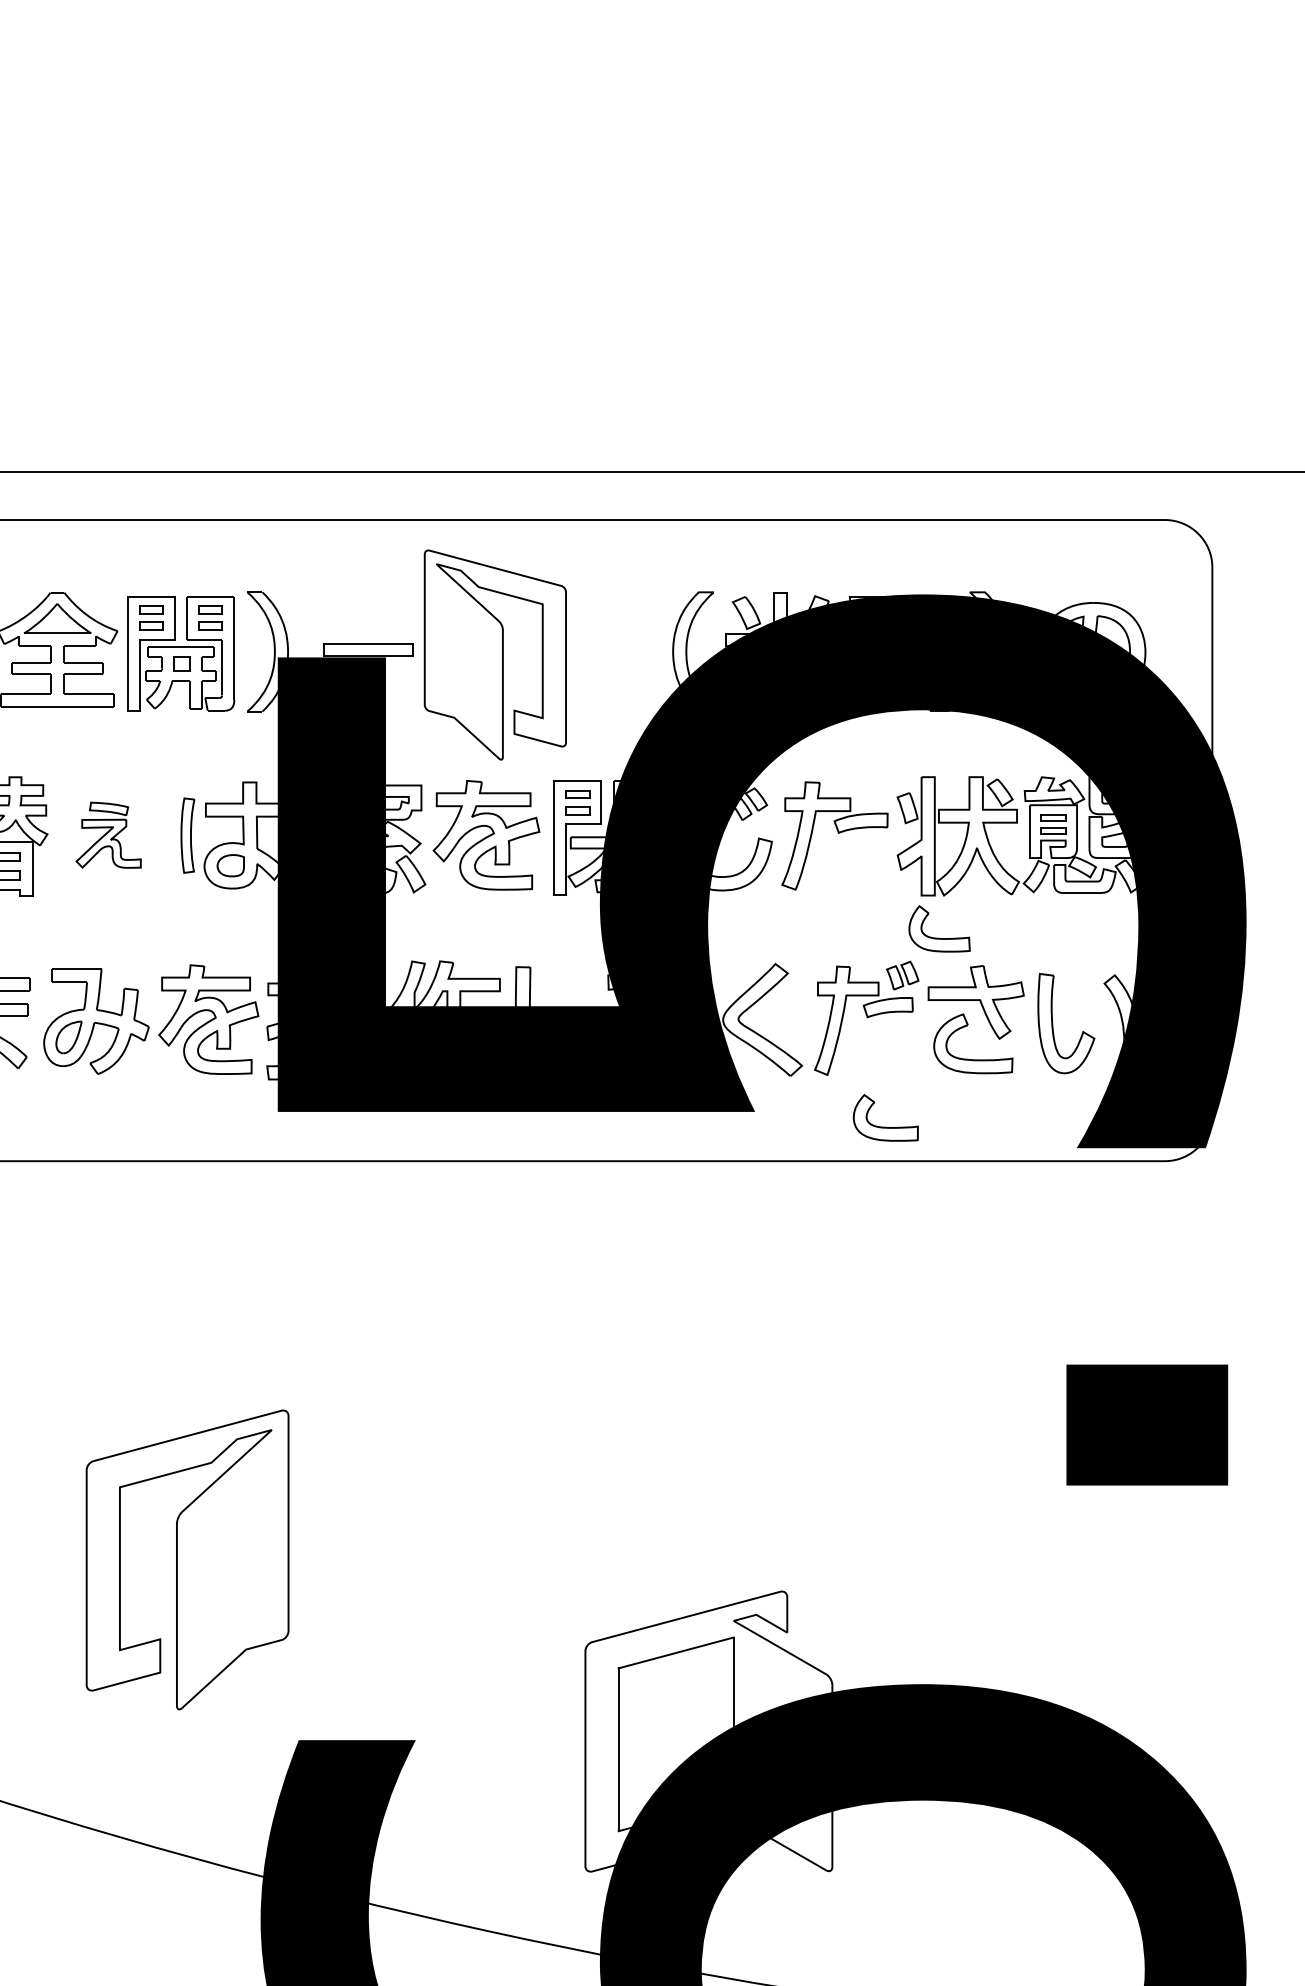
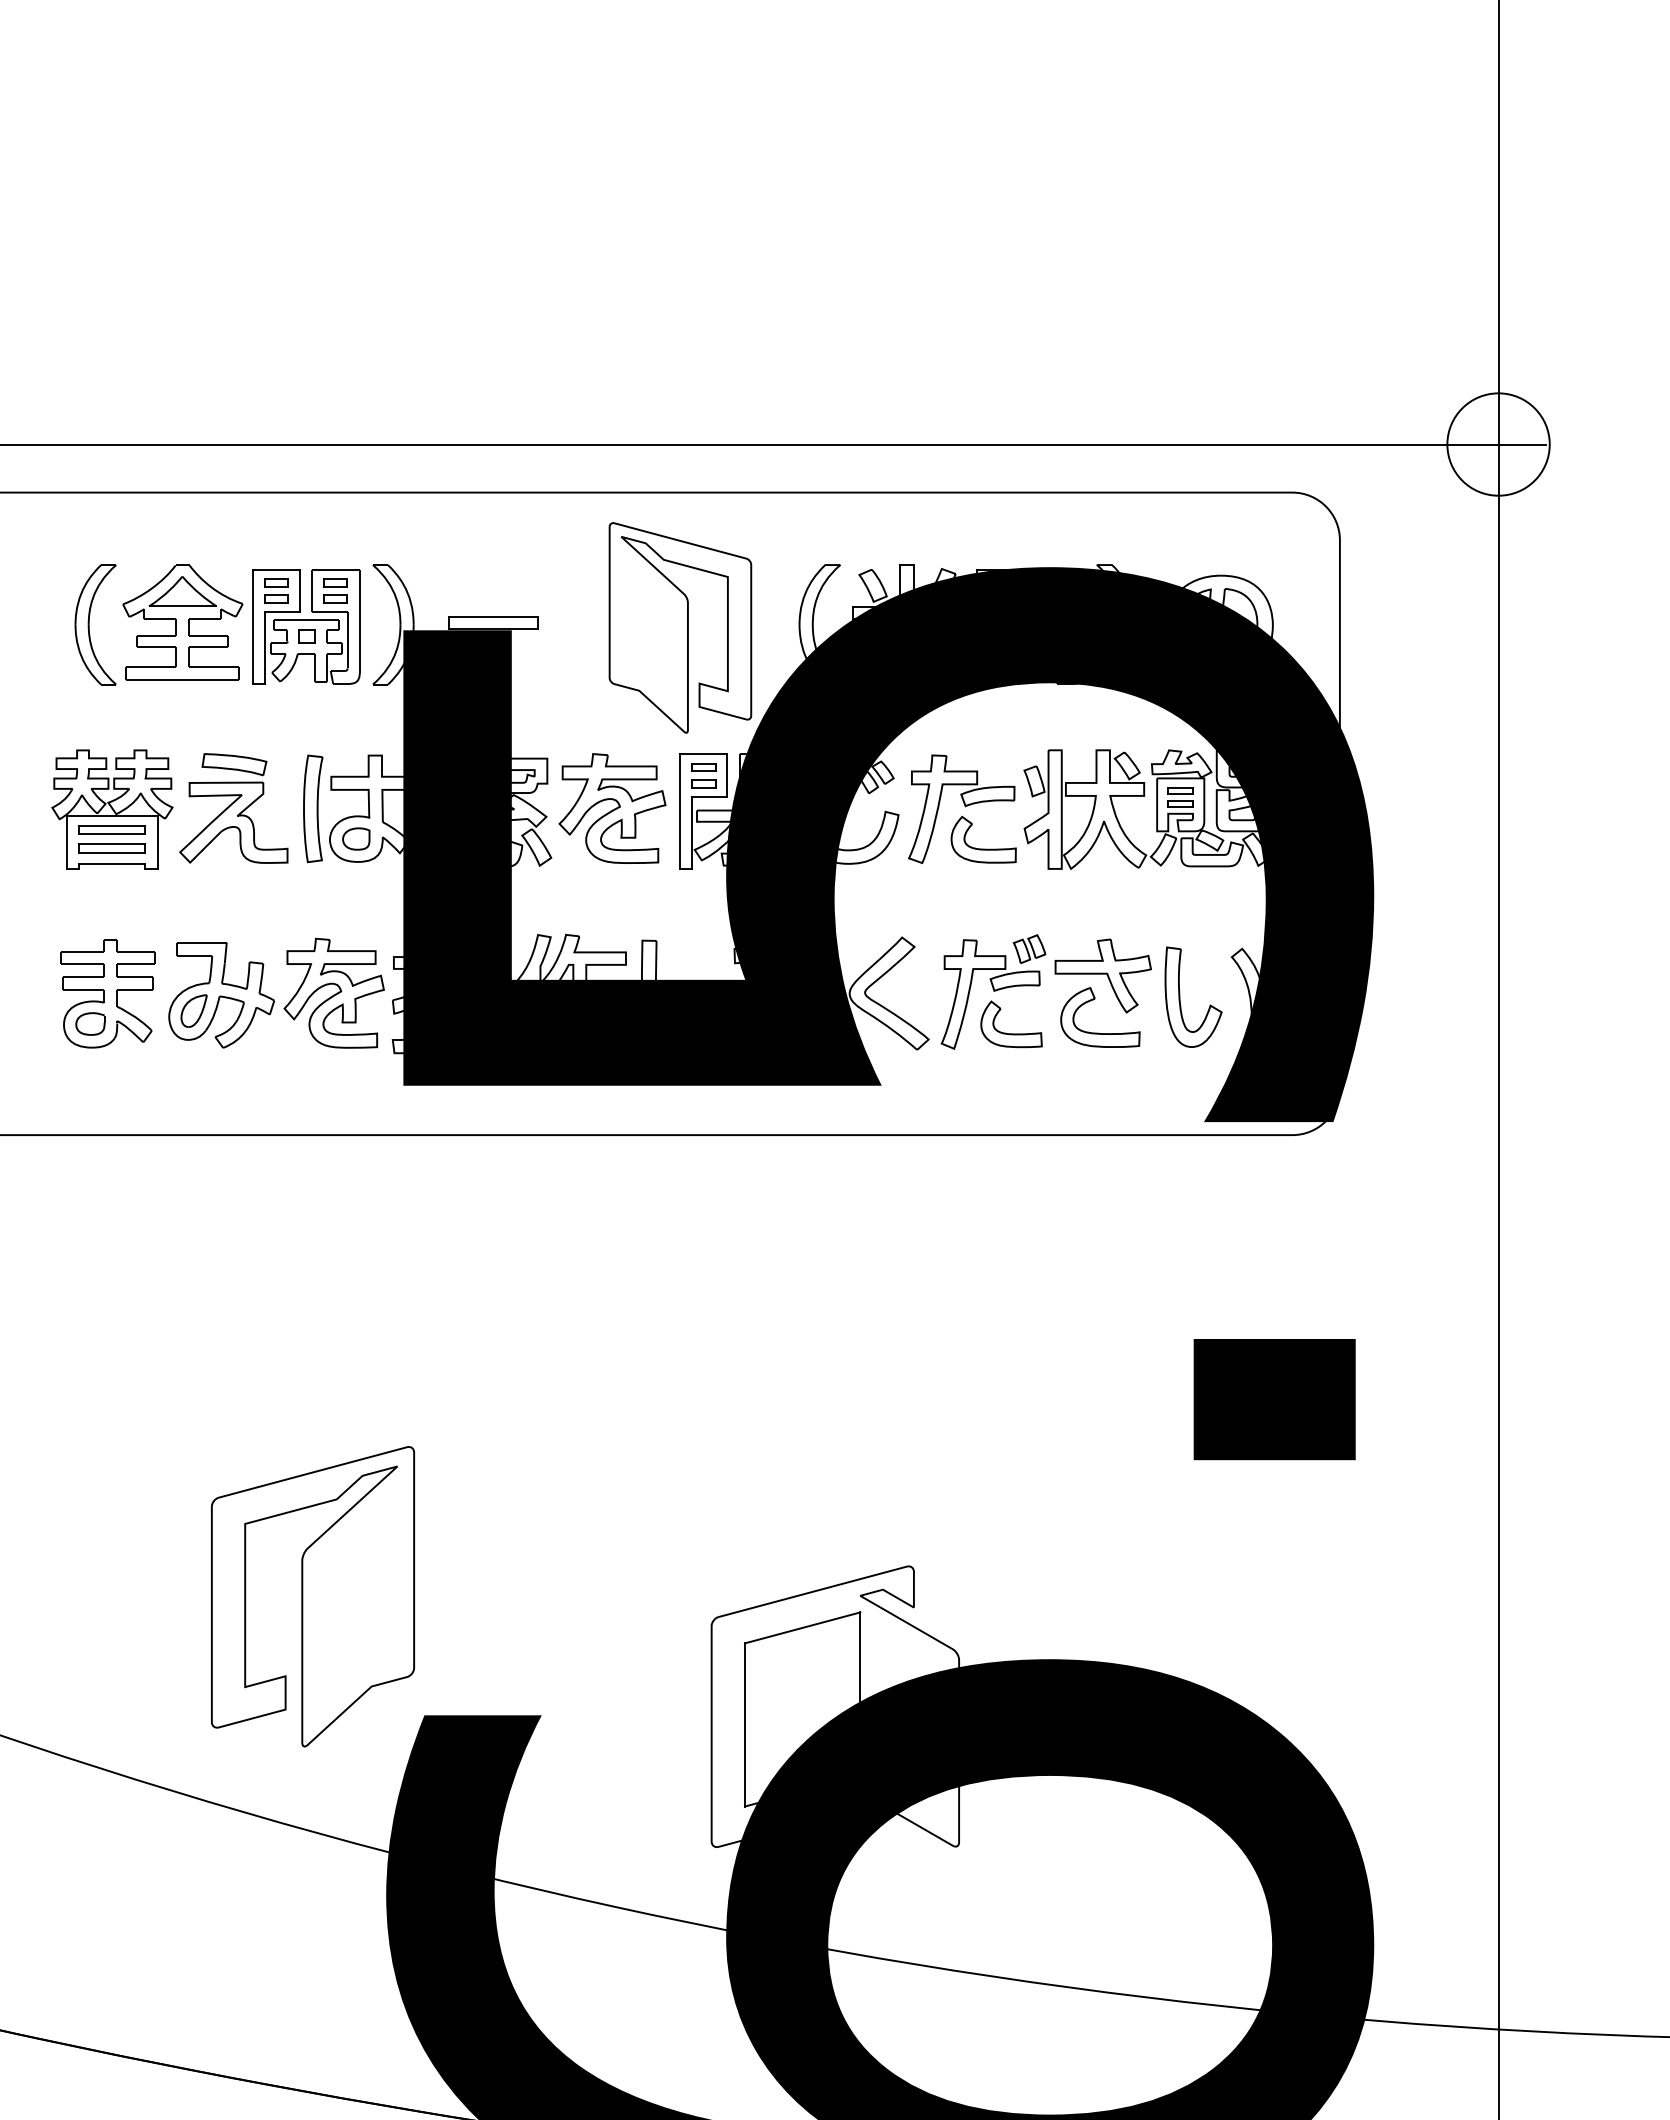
part: (495, 654) -> (680, 627), moved
part: (108, 835) -> (233, 808), size x1.67
part: (188, 835) -> (313, 808), size x1.43
part: (939, 938) -> (1011, 1033), moved
part: (885, 1126) -> (983, 848), moved
part: (187, 1559) -> (312, 1596), moved

